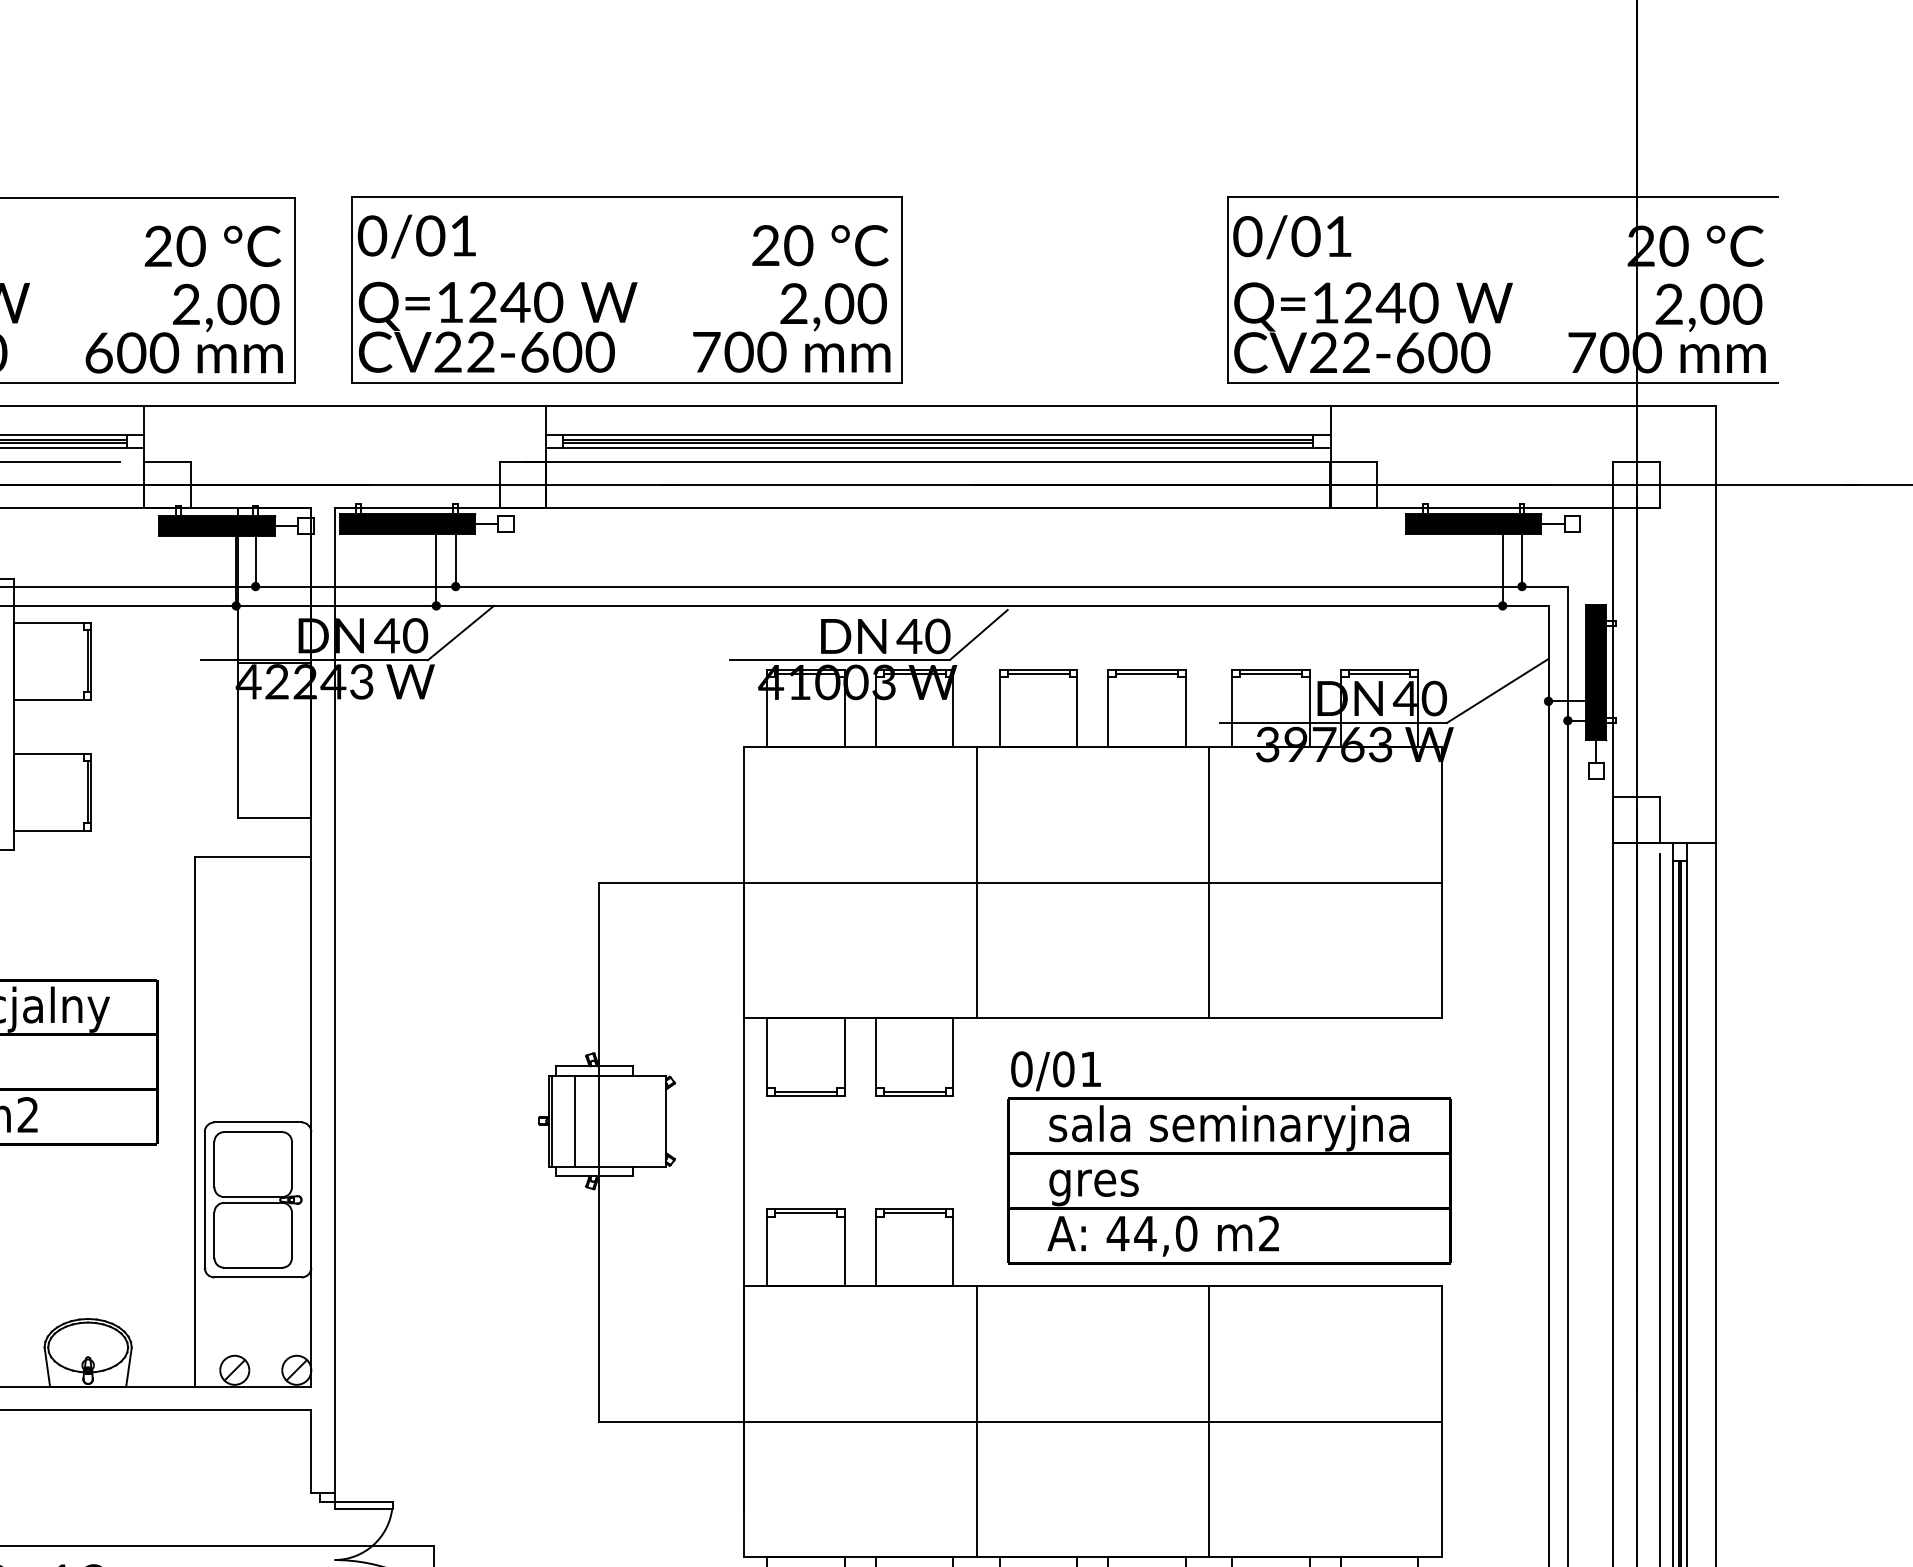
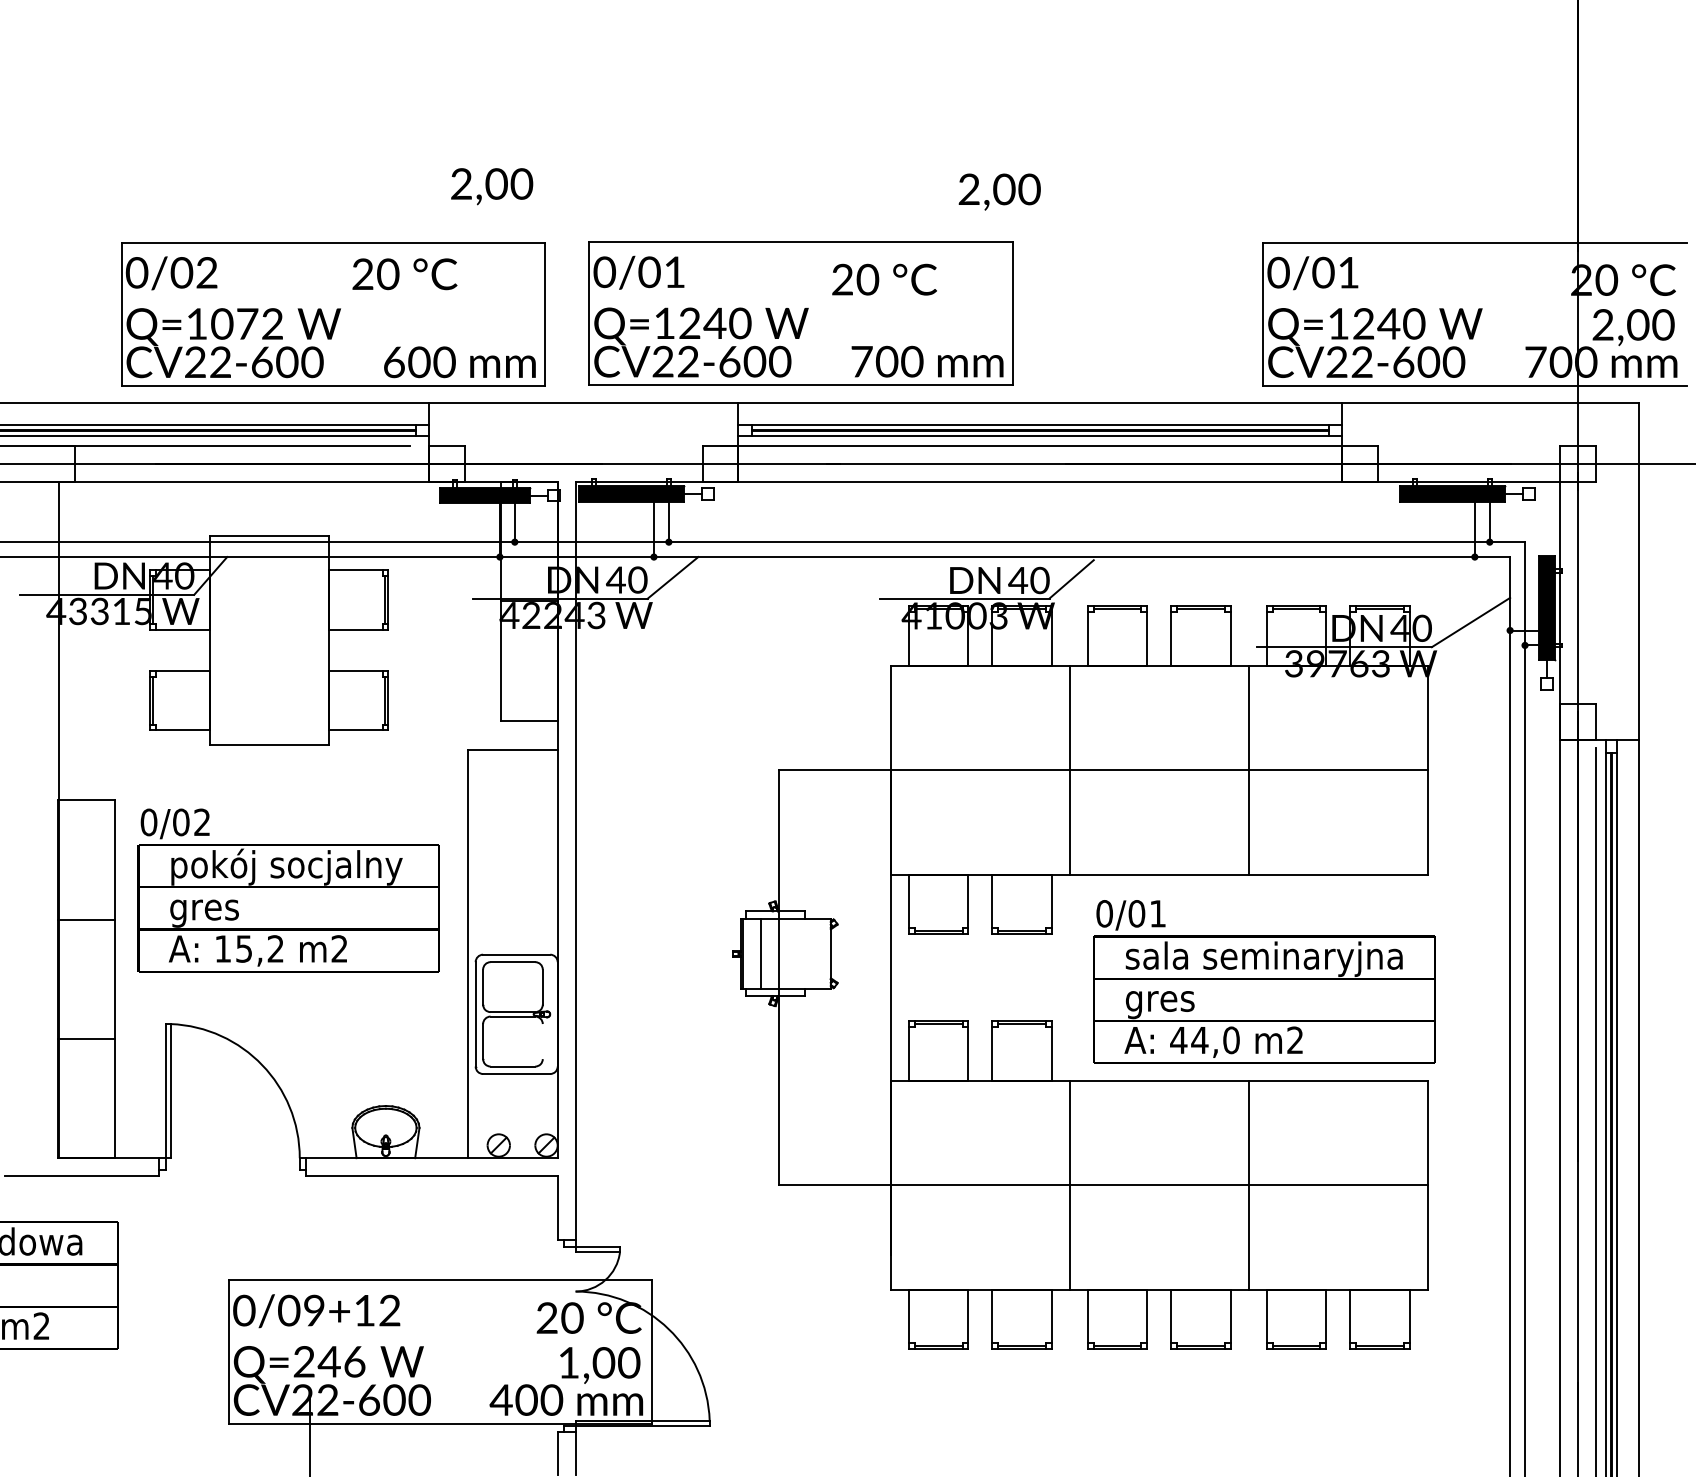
text: (820, 245) -> (884, 279), moved
text: (212, 246) -> (404, 274), moved
text: (833, 306) -> (999, 191), moved
text: (226, 307) -> (492, 186), moved
line: (291, 1235) -> (542, 1041), removed

